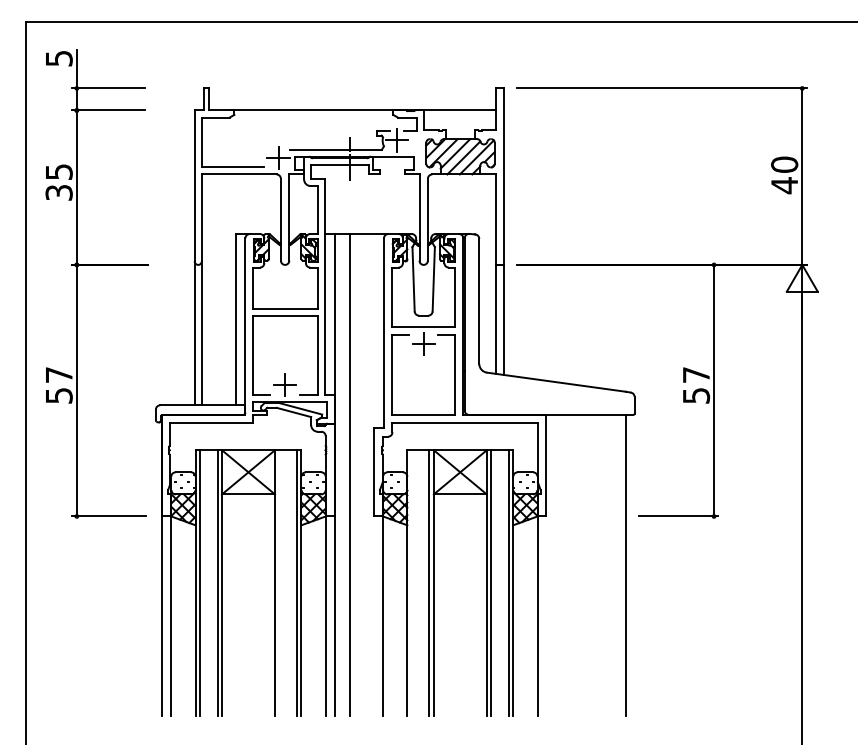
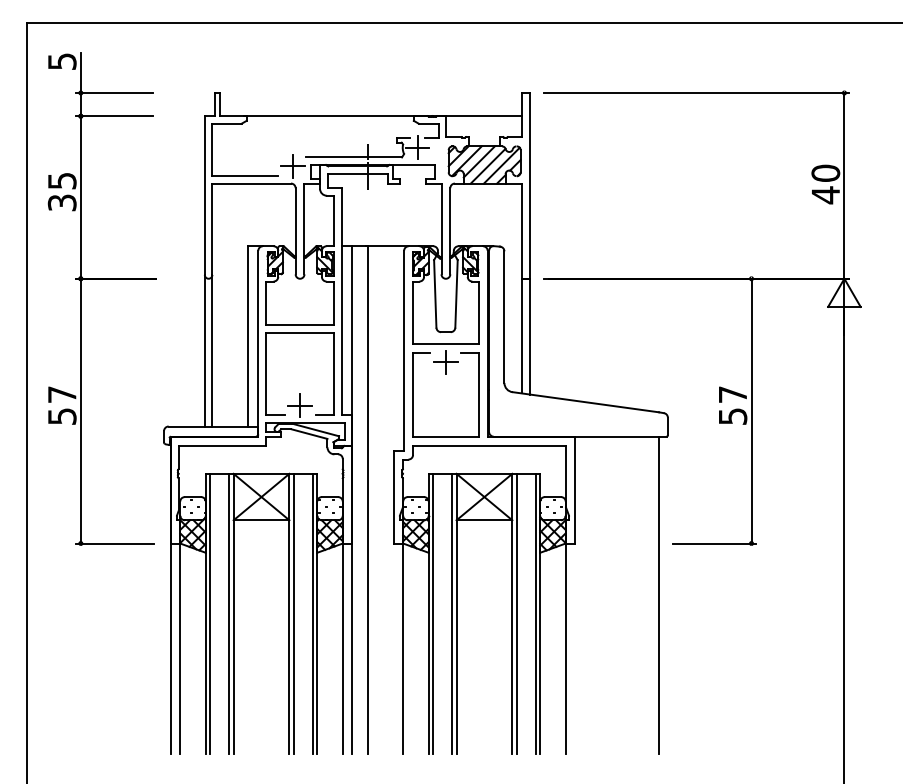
line: (279, 583) -> (294, 614), added
line: (411, 583) -> (433, 614), added

